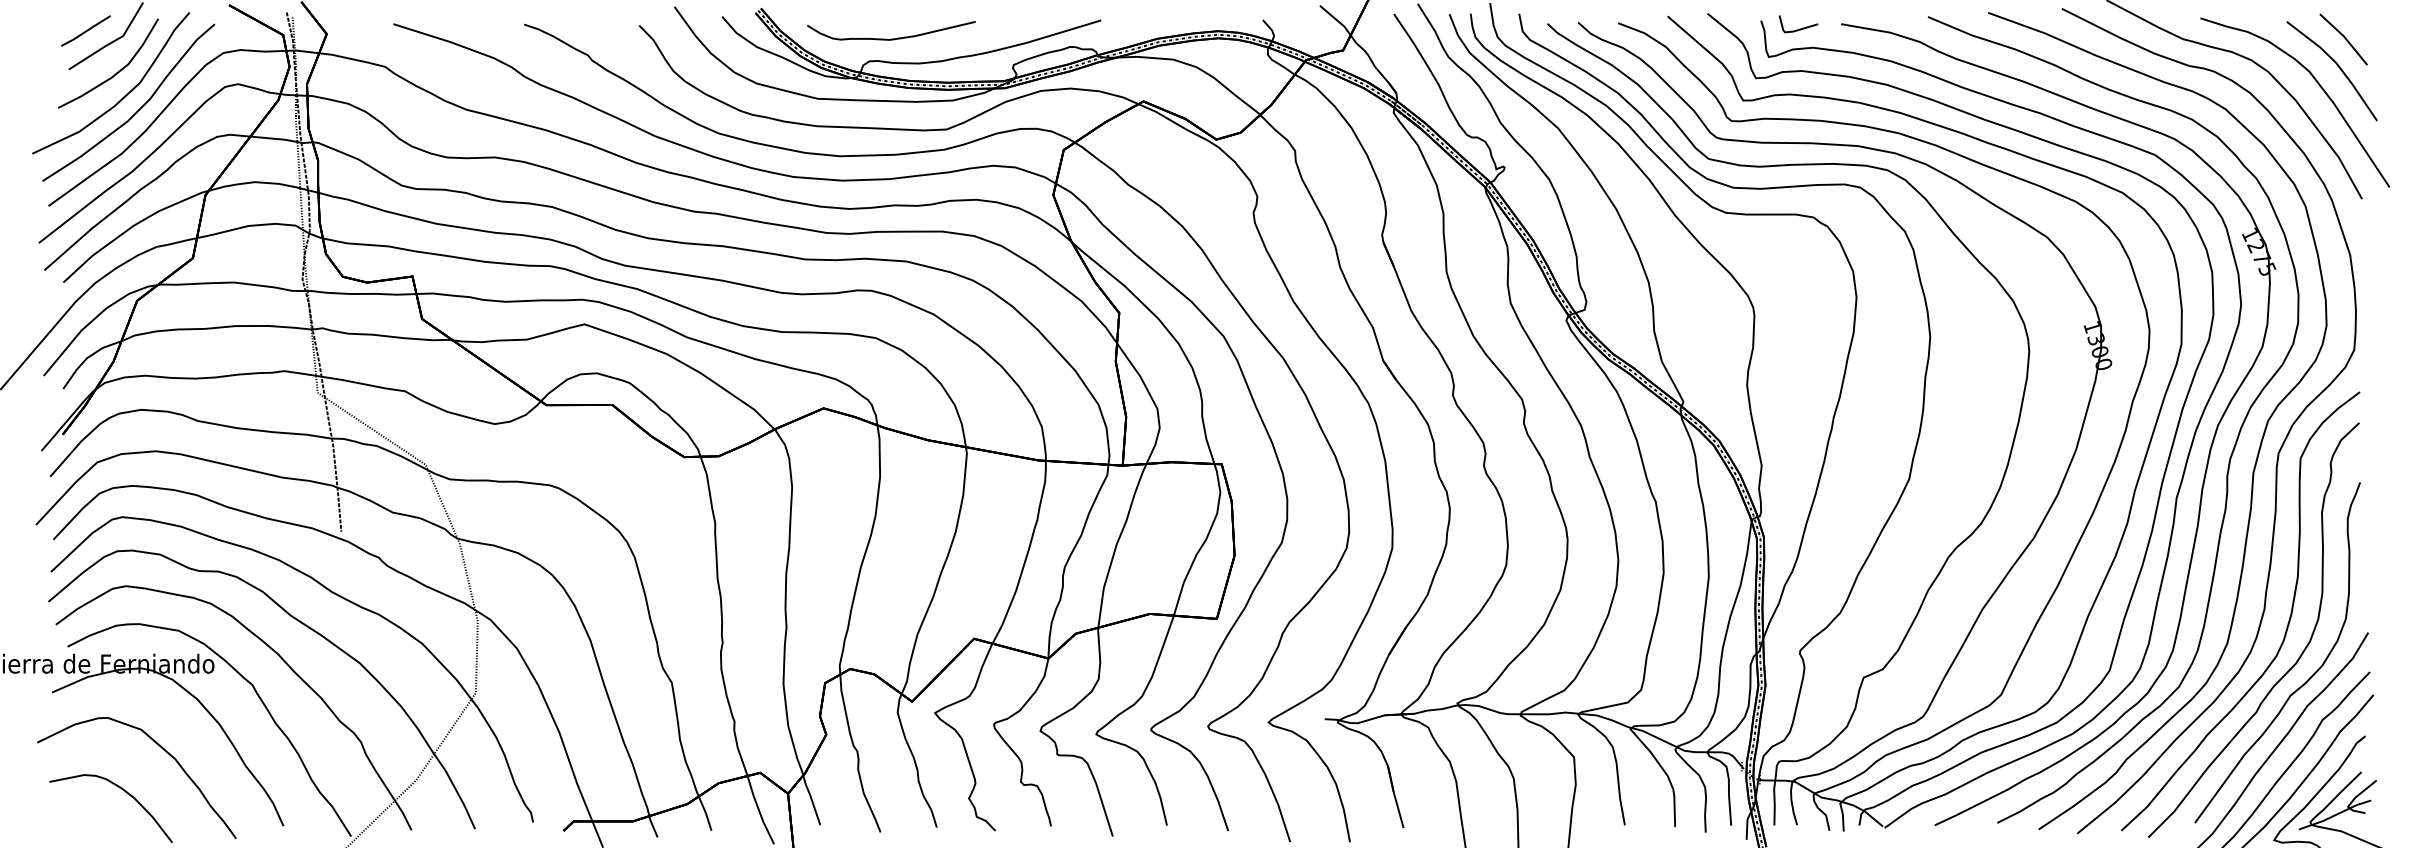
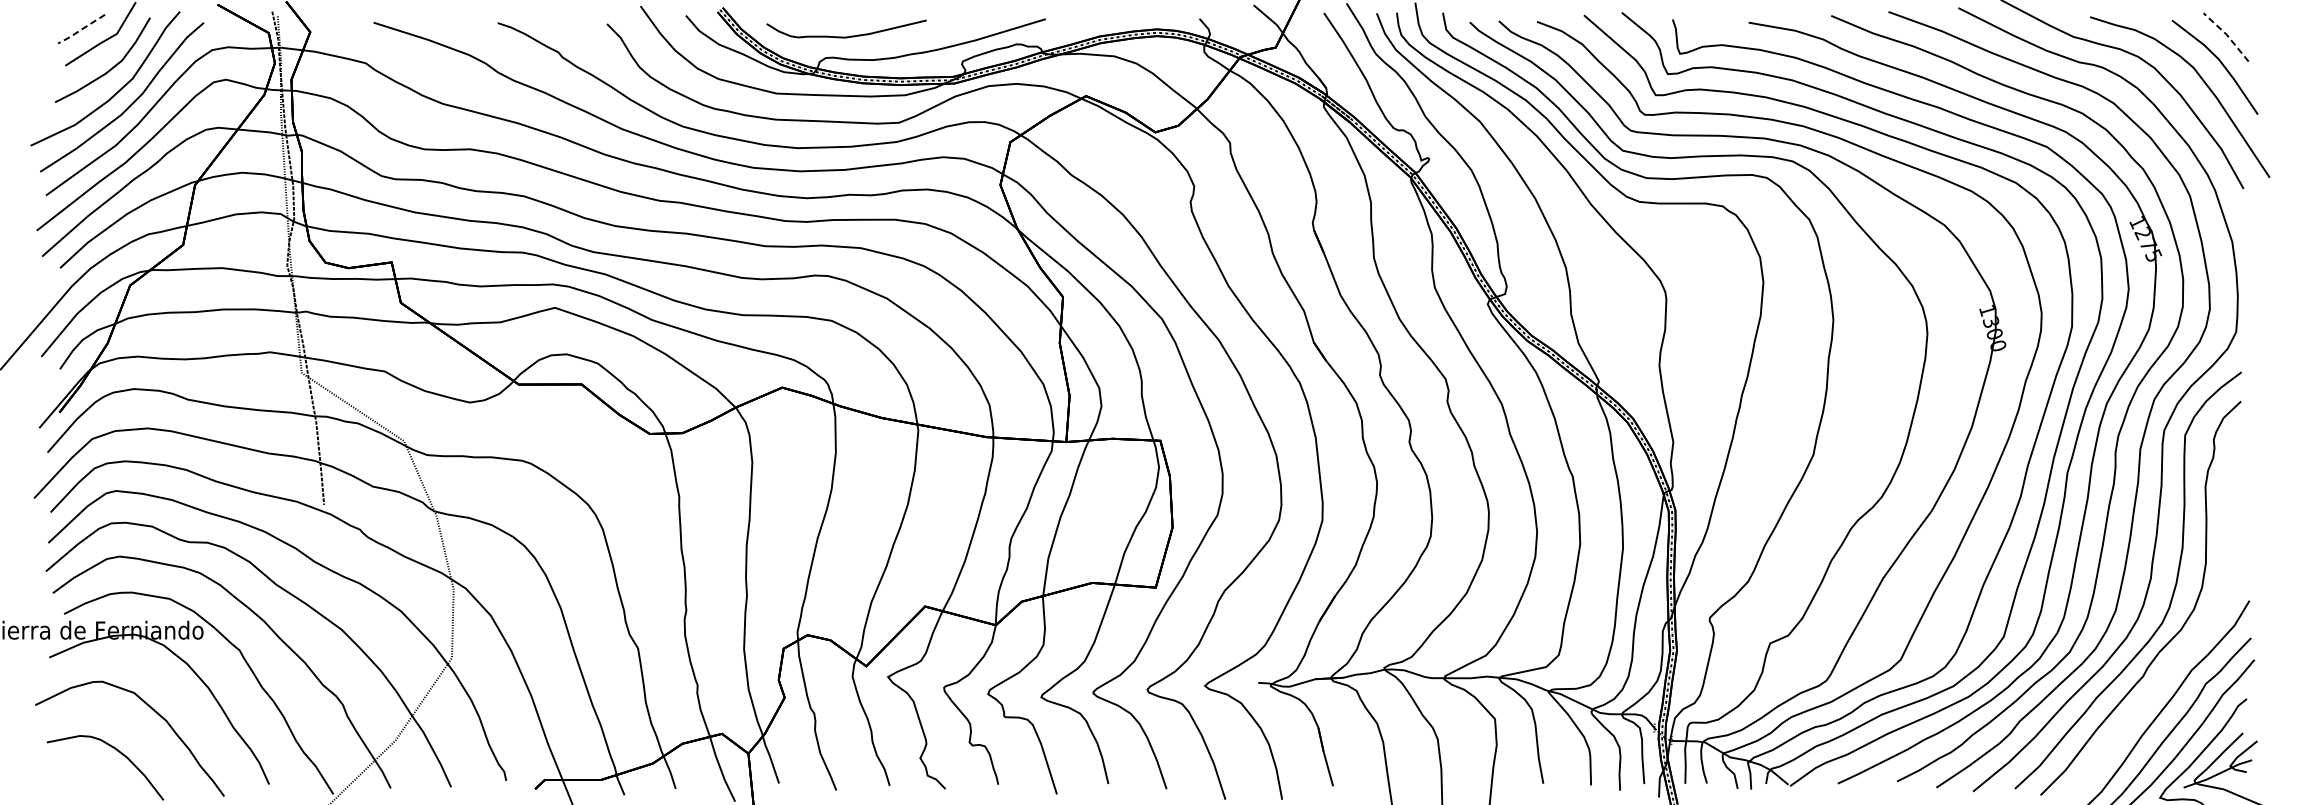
line: (1799, 28) -> (1709, 26), removed
line: (85, 31) -> (81, 29), solid -> dashed
line: (2345, 37) -> (2227, 35), solid -> dashed
curve: (2306, 680) -> (2190, 646), removed

